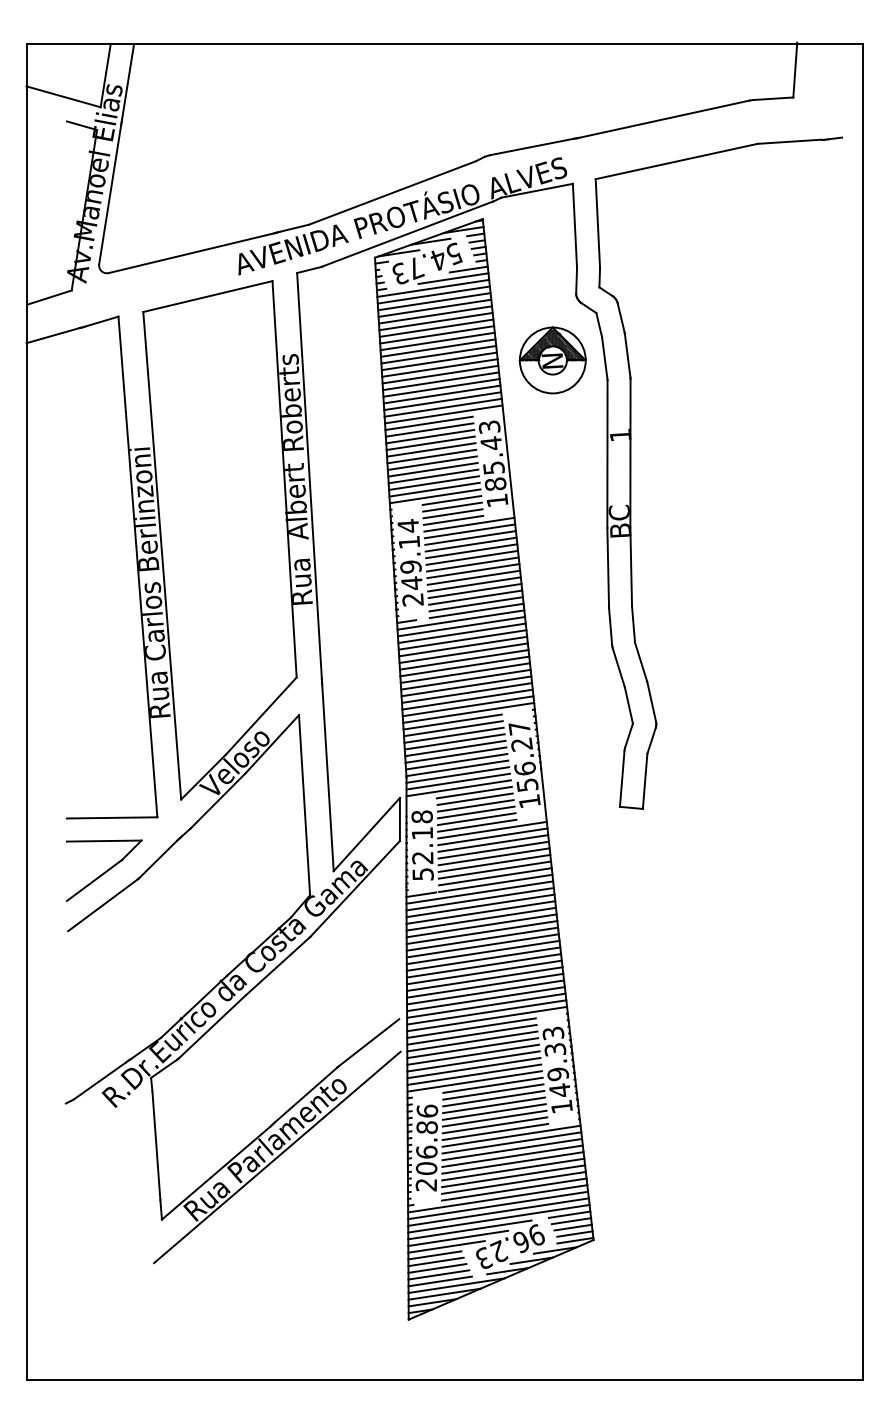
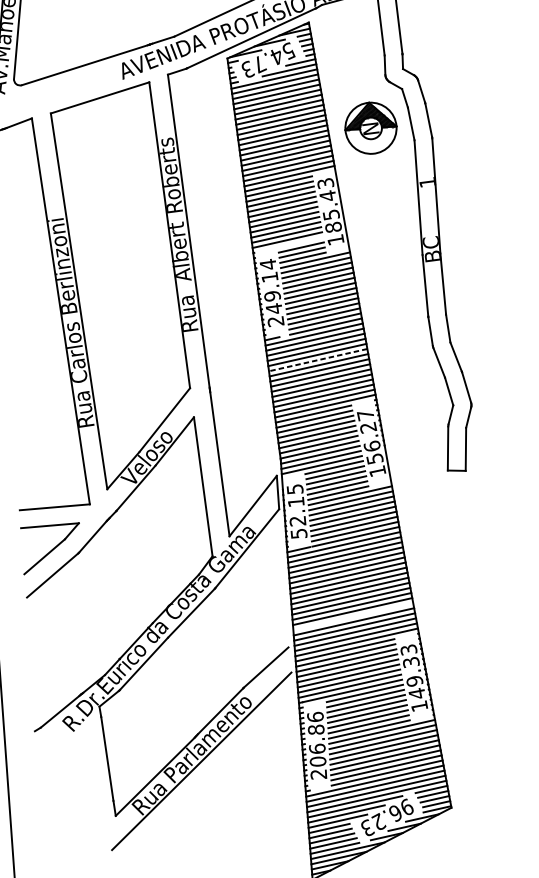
line: (451, 500) -> (300, 242), removed
line: (463, 653) -> (318, 360), solid -> dashed
text: (421, 816) -> (294, 489), 52.18 -> 52.15
line: (485, 985) -> (353, 616), removed

